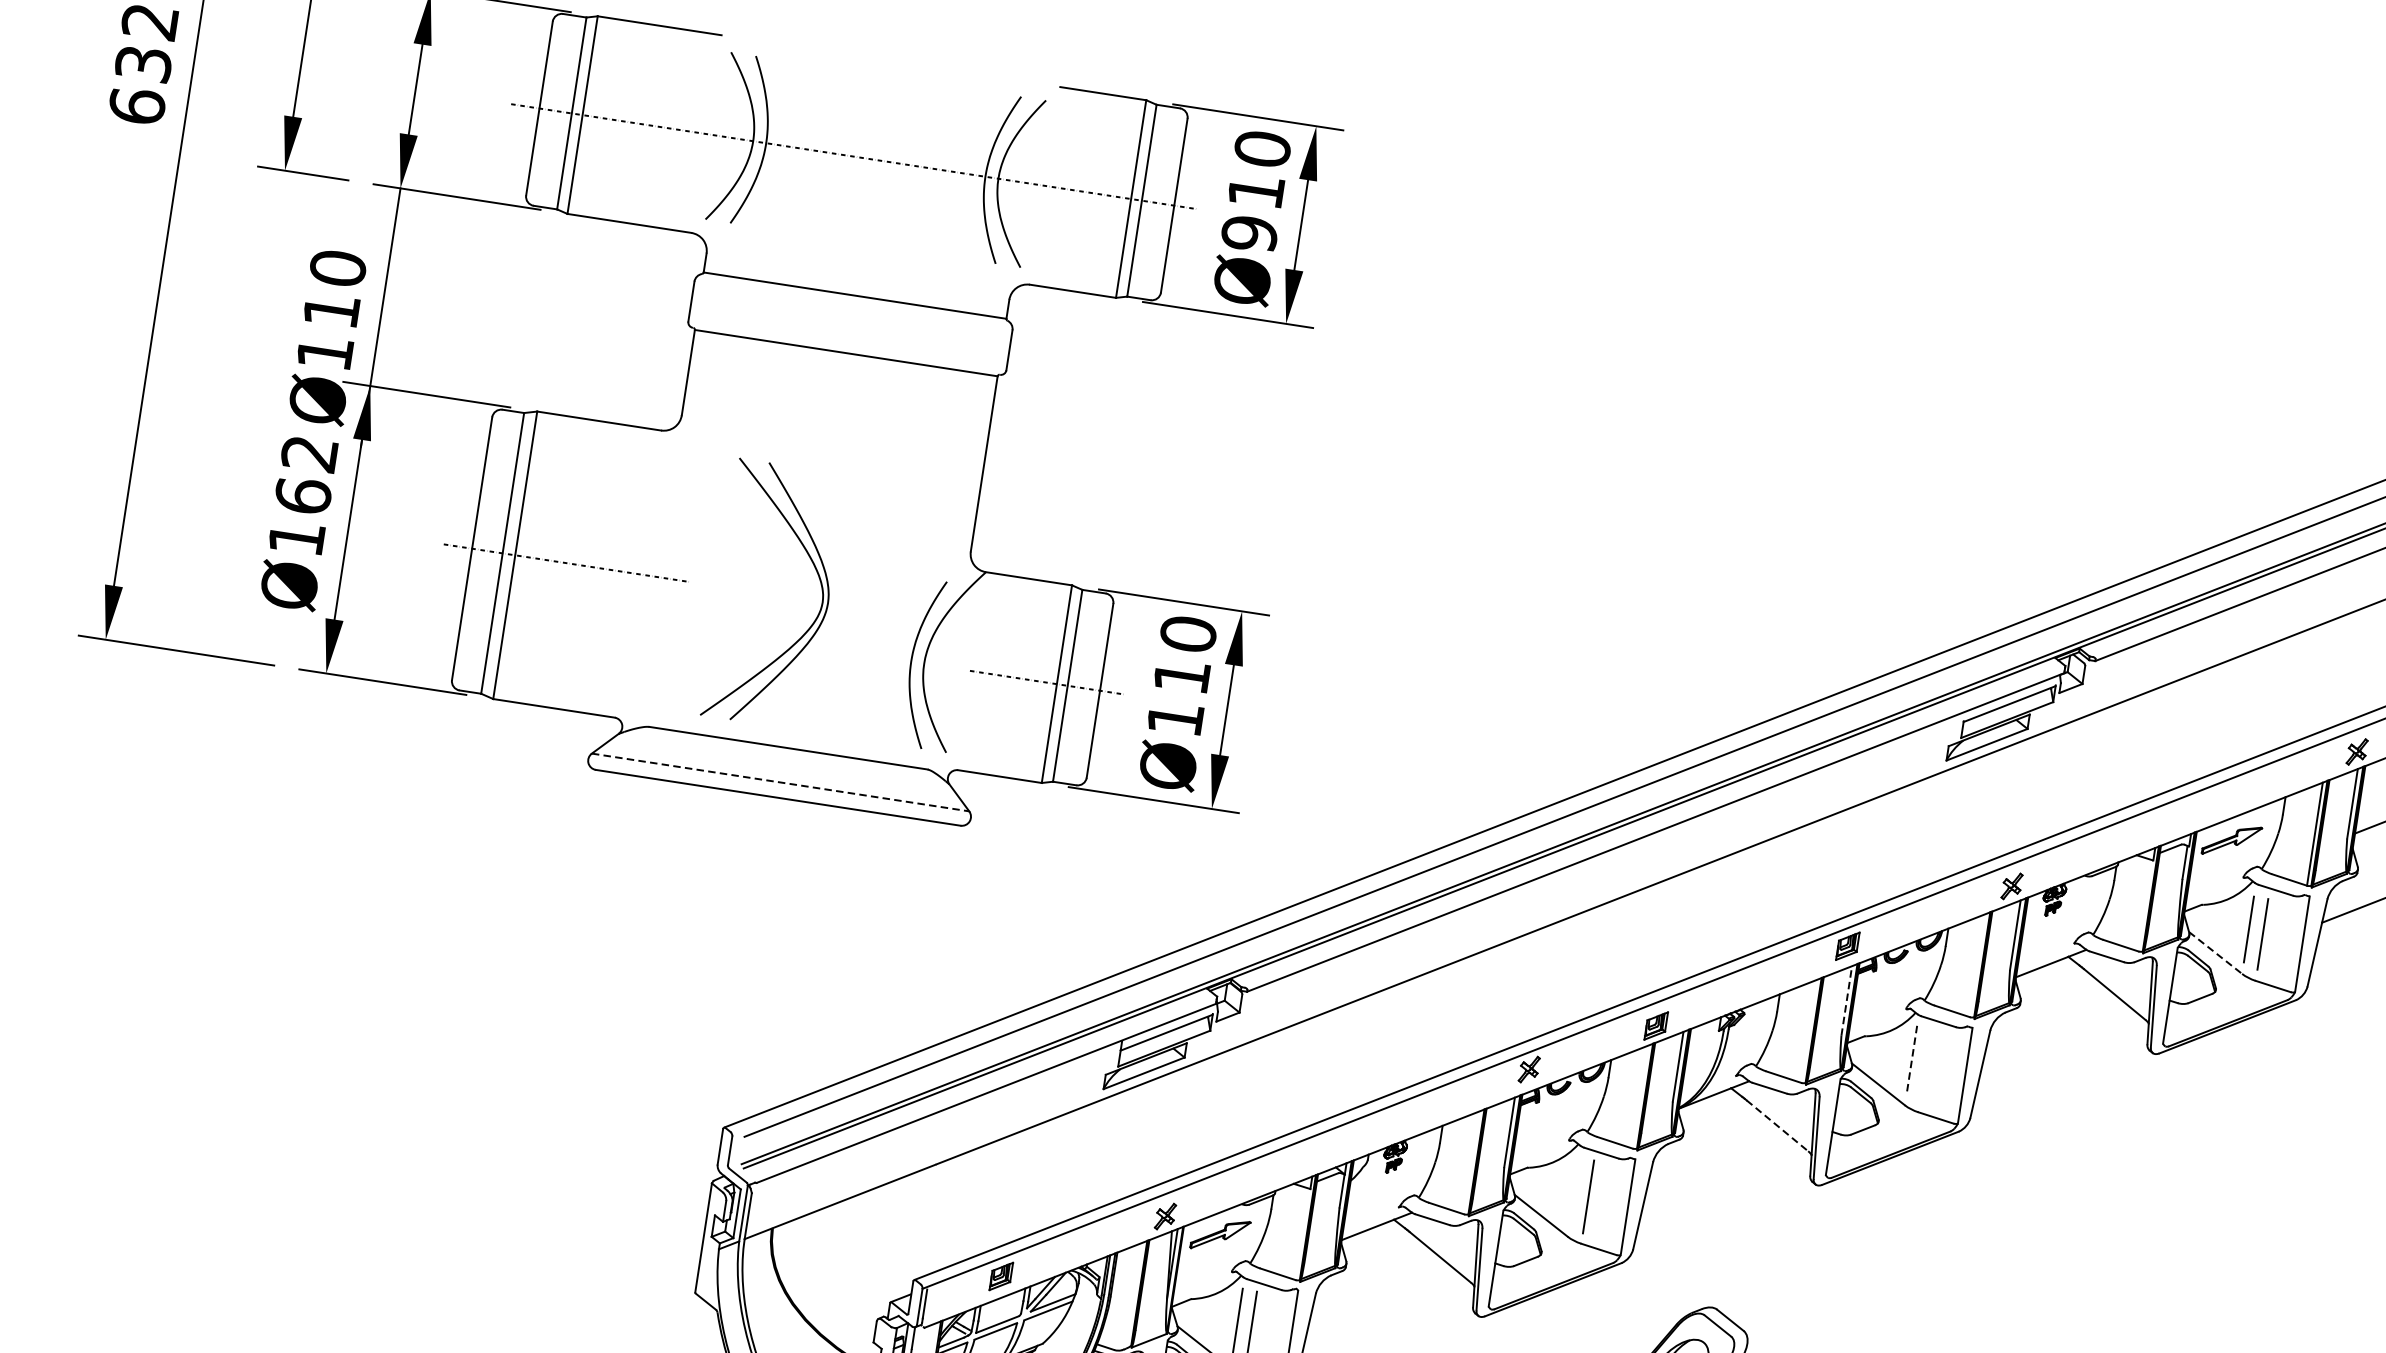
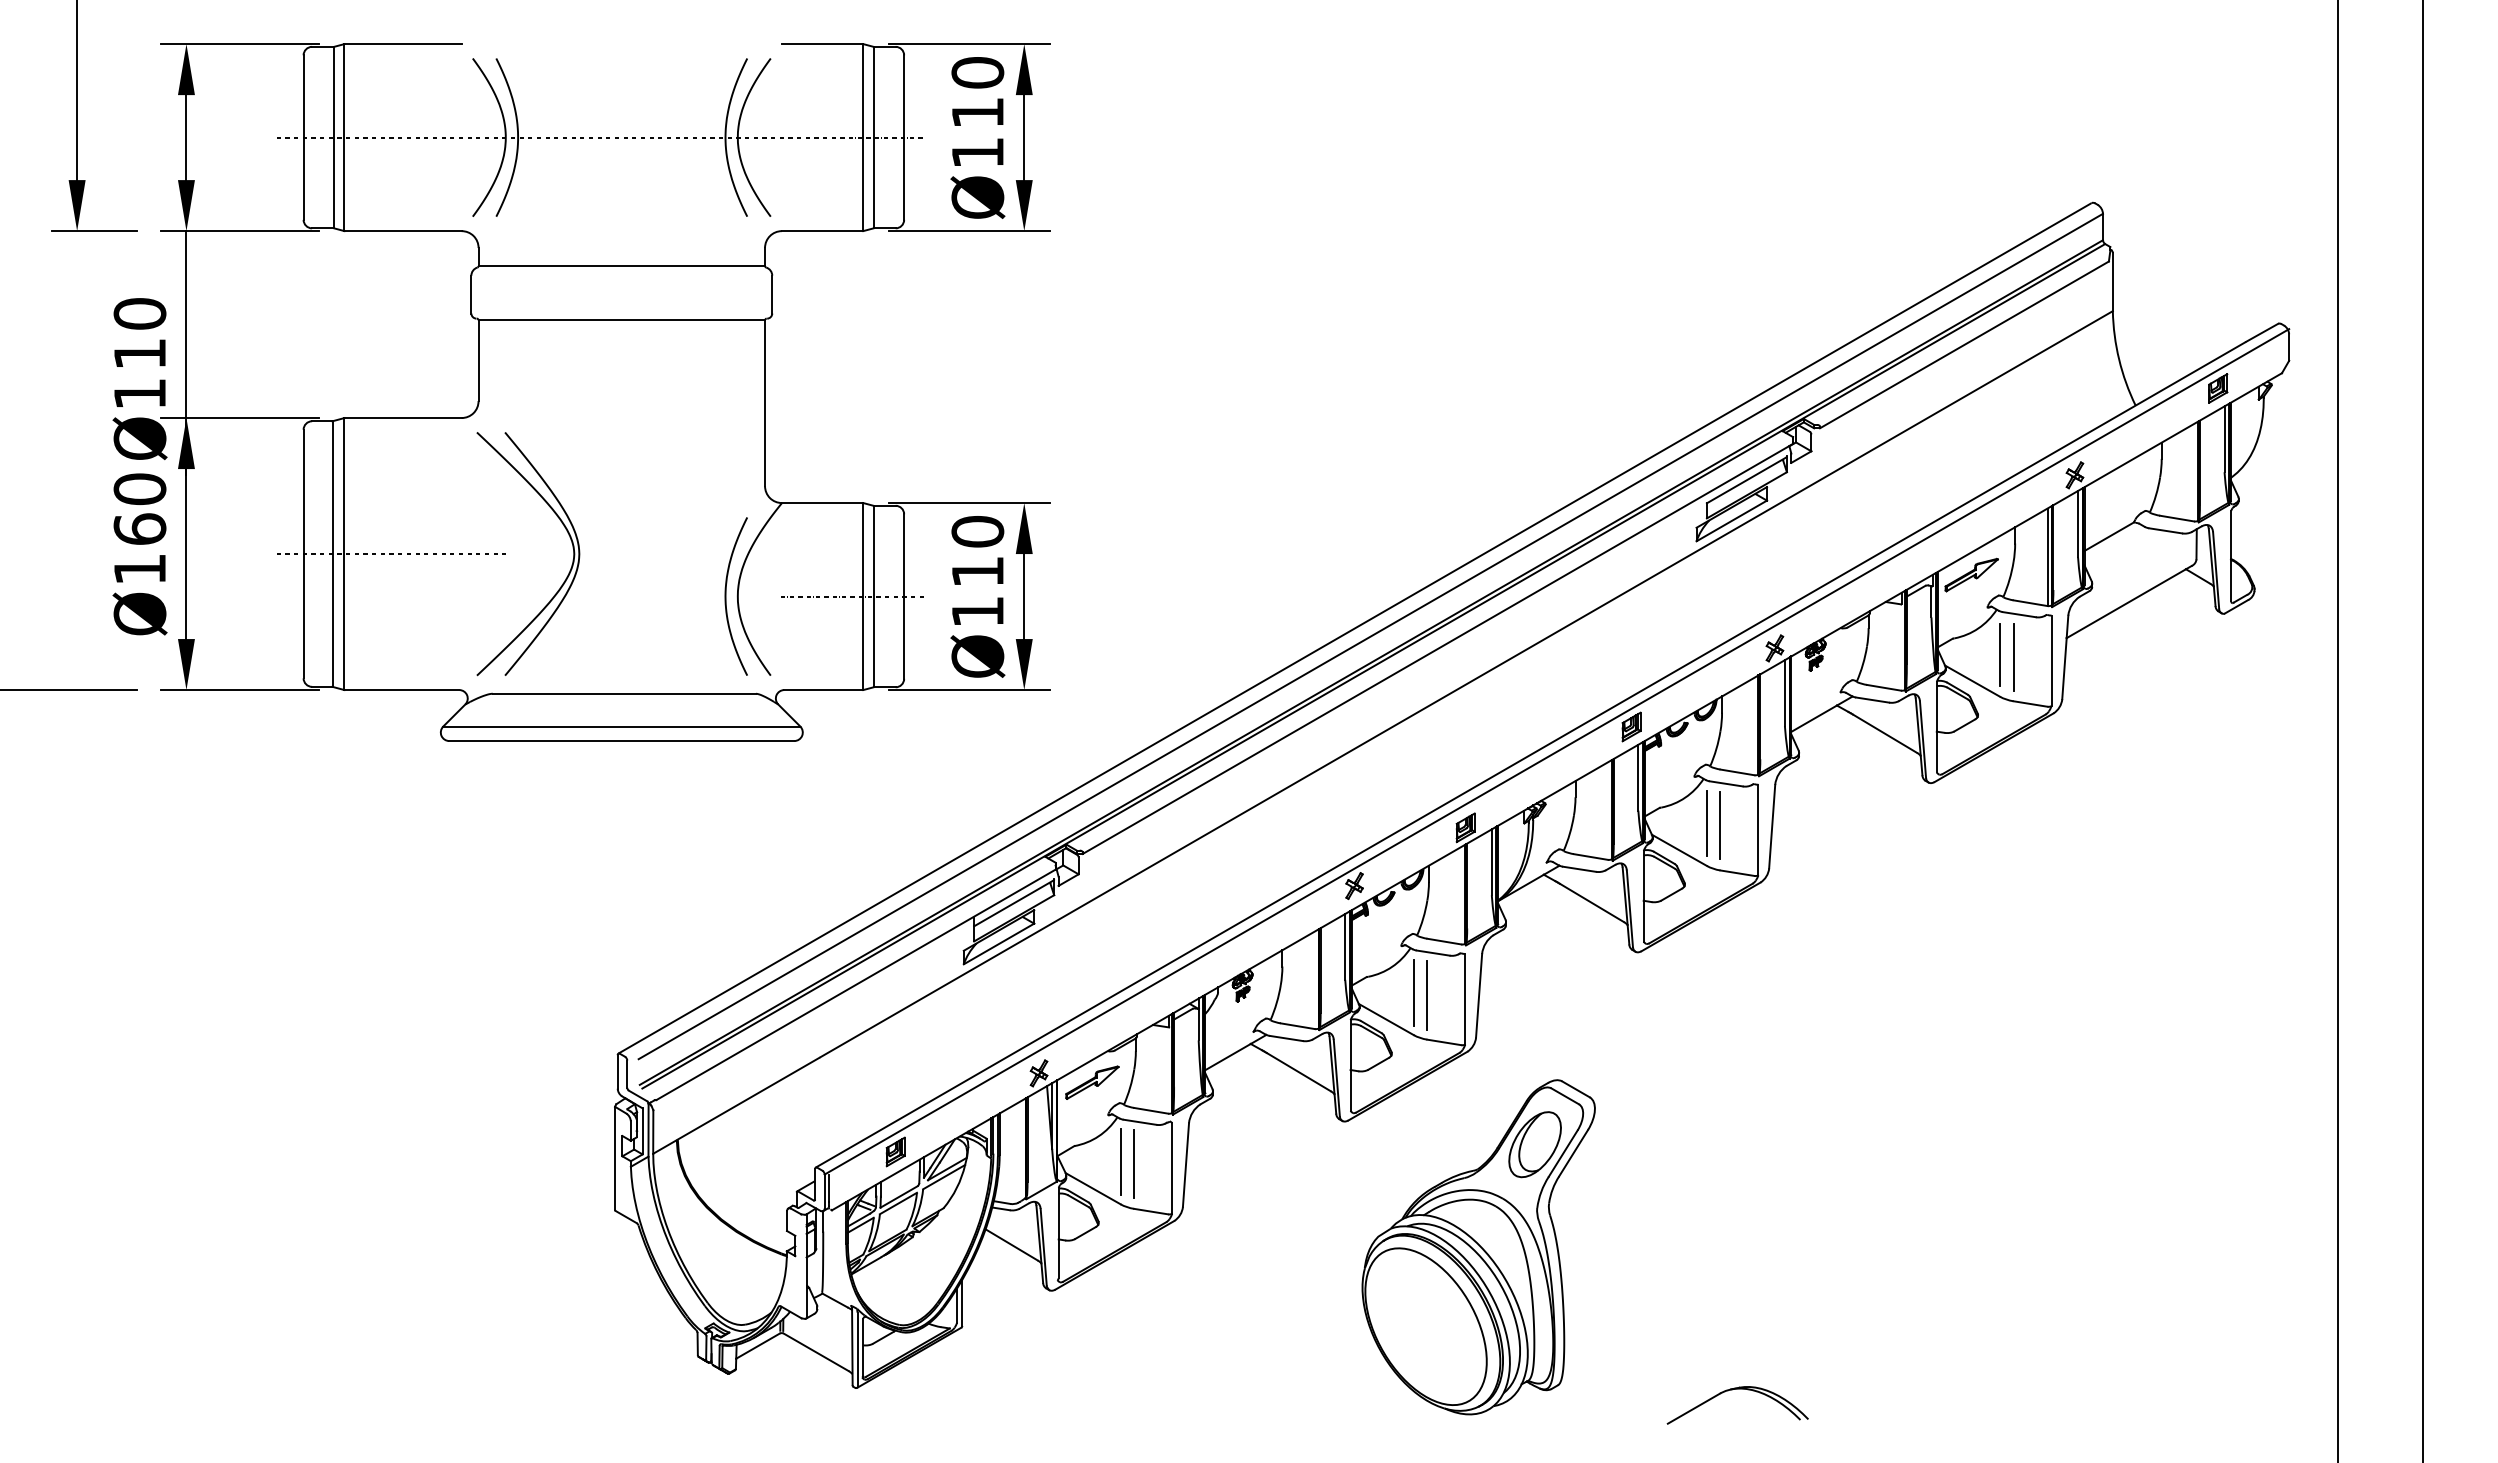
text: (1249, 233) -> (977, 152), Ø910 -> Ø110
text: (309, 453) -> (139, 489), Ø162 -> Ø160
part: (813, 620) -> (568, 572), moved
line: (780, 782) -> (621, 726), dashed -> solid
line: (2215, 953) -> (1972, 681), dashed -> solid
line: (1846, 1000) -> (1638, 777), dashed -> solid
line: (1911, 1060) -> (1706, 823), dashed -> solid
line: (1926, 1063) -> (1720, 824), added
line: (1777, 1126) -> (1592, 903), dashed -> solid
line: (1574, 1191) -> (1413, 992), added

